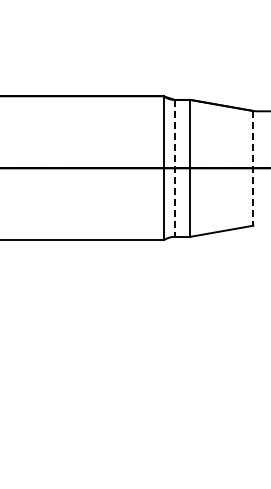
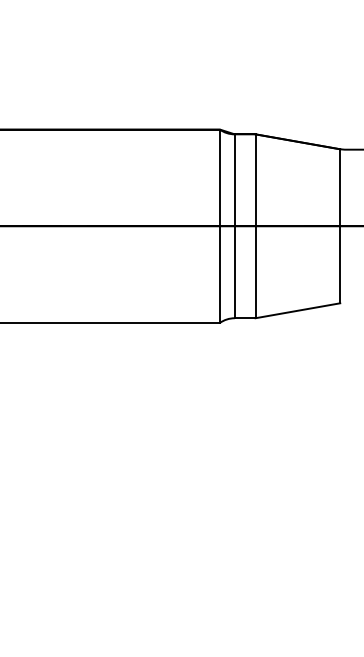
line: (174, 168) -> (234, 226), dashed -> solid
line: (253, 168) -> (340, 226), dashed -> solid

